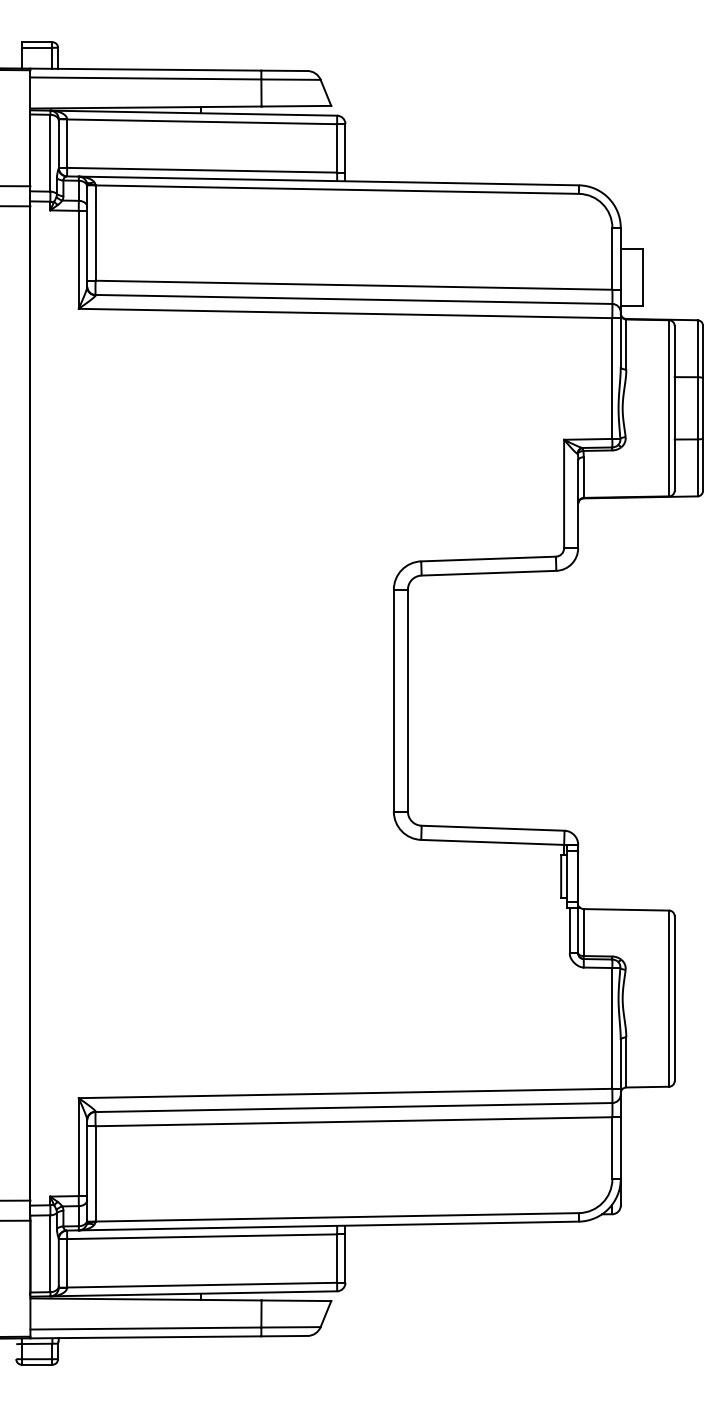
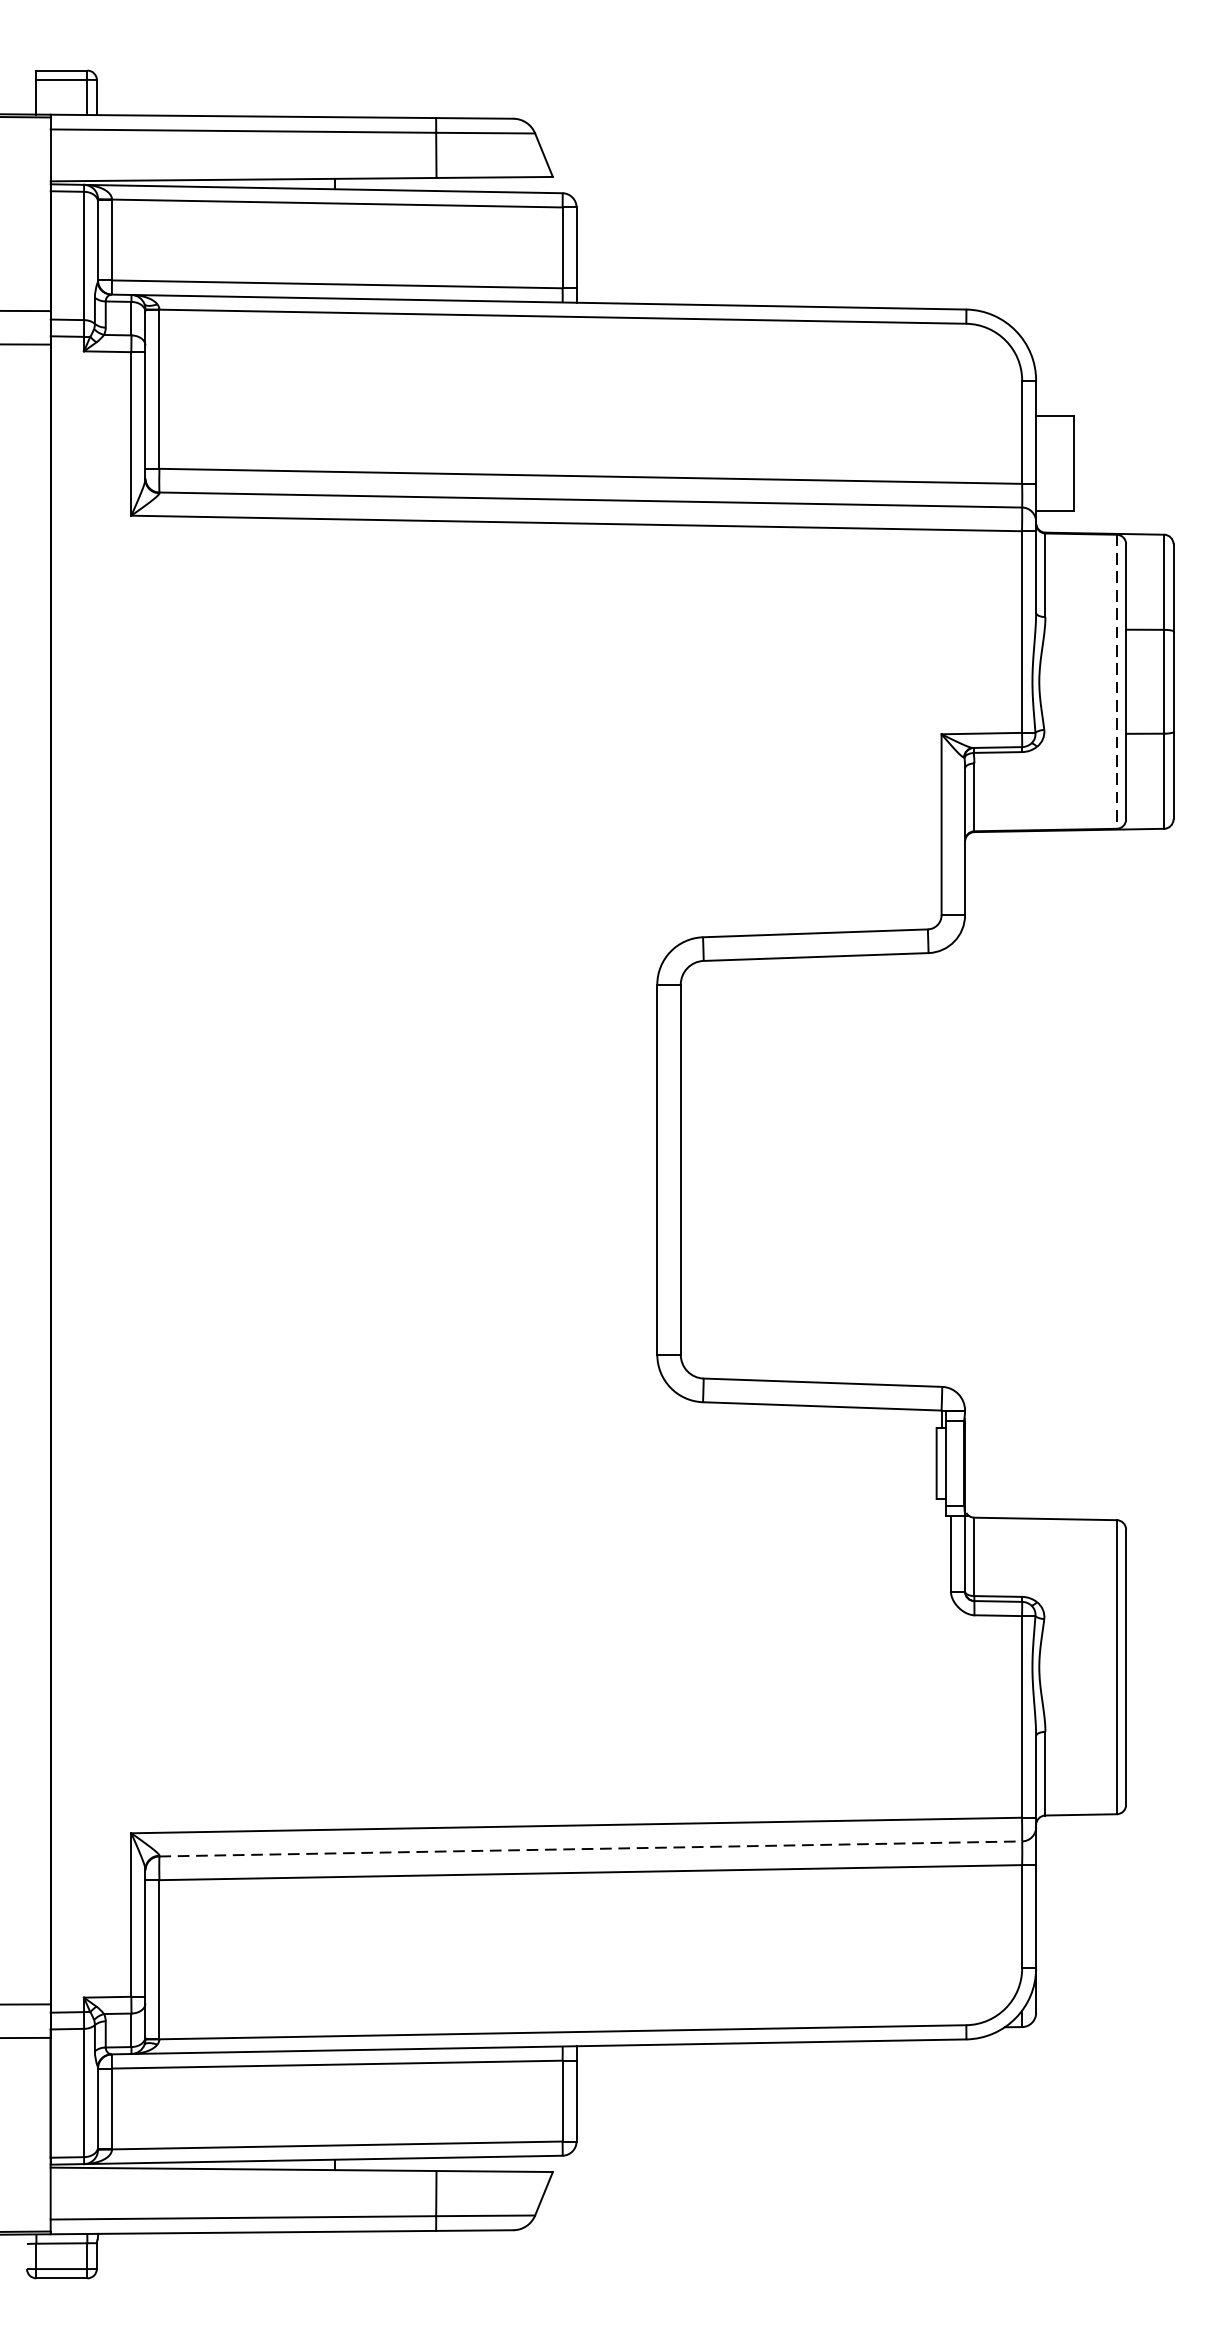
line: (669, 408) -> (1117, 682), solid -> dashed
line: (354, 1107) -> (591, 1848), solid -> dashed

